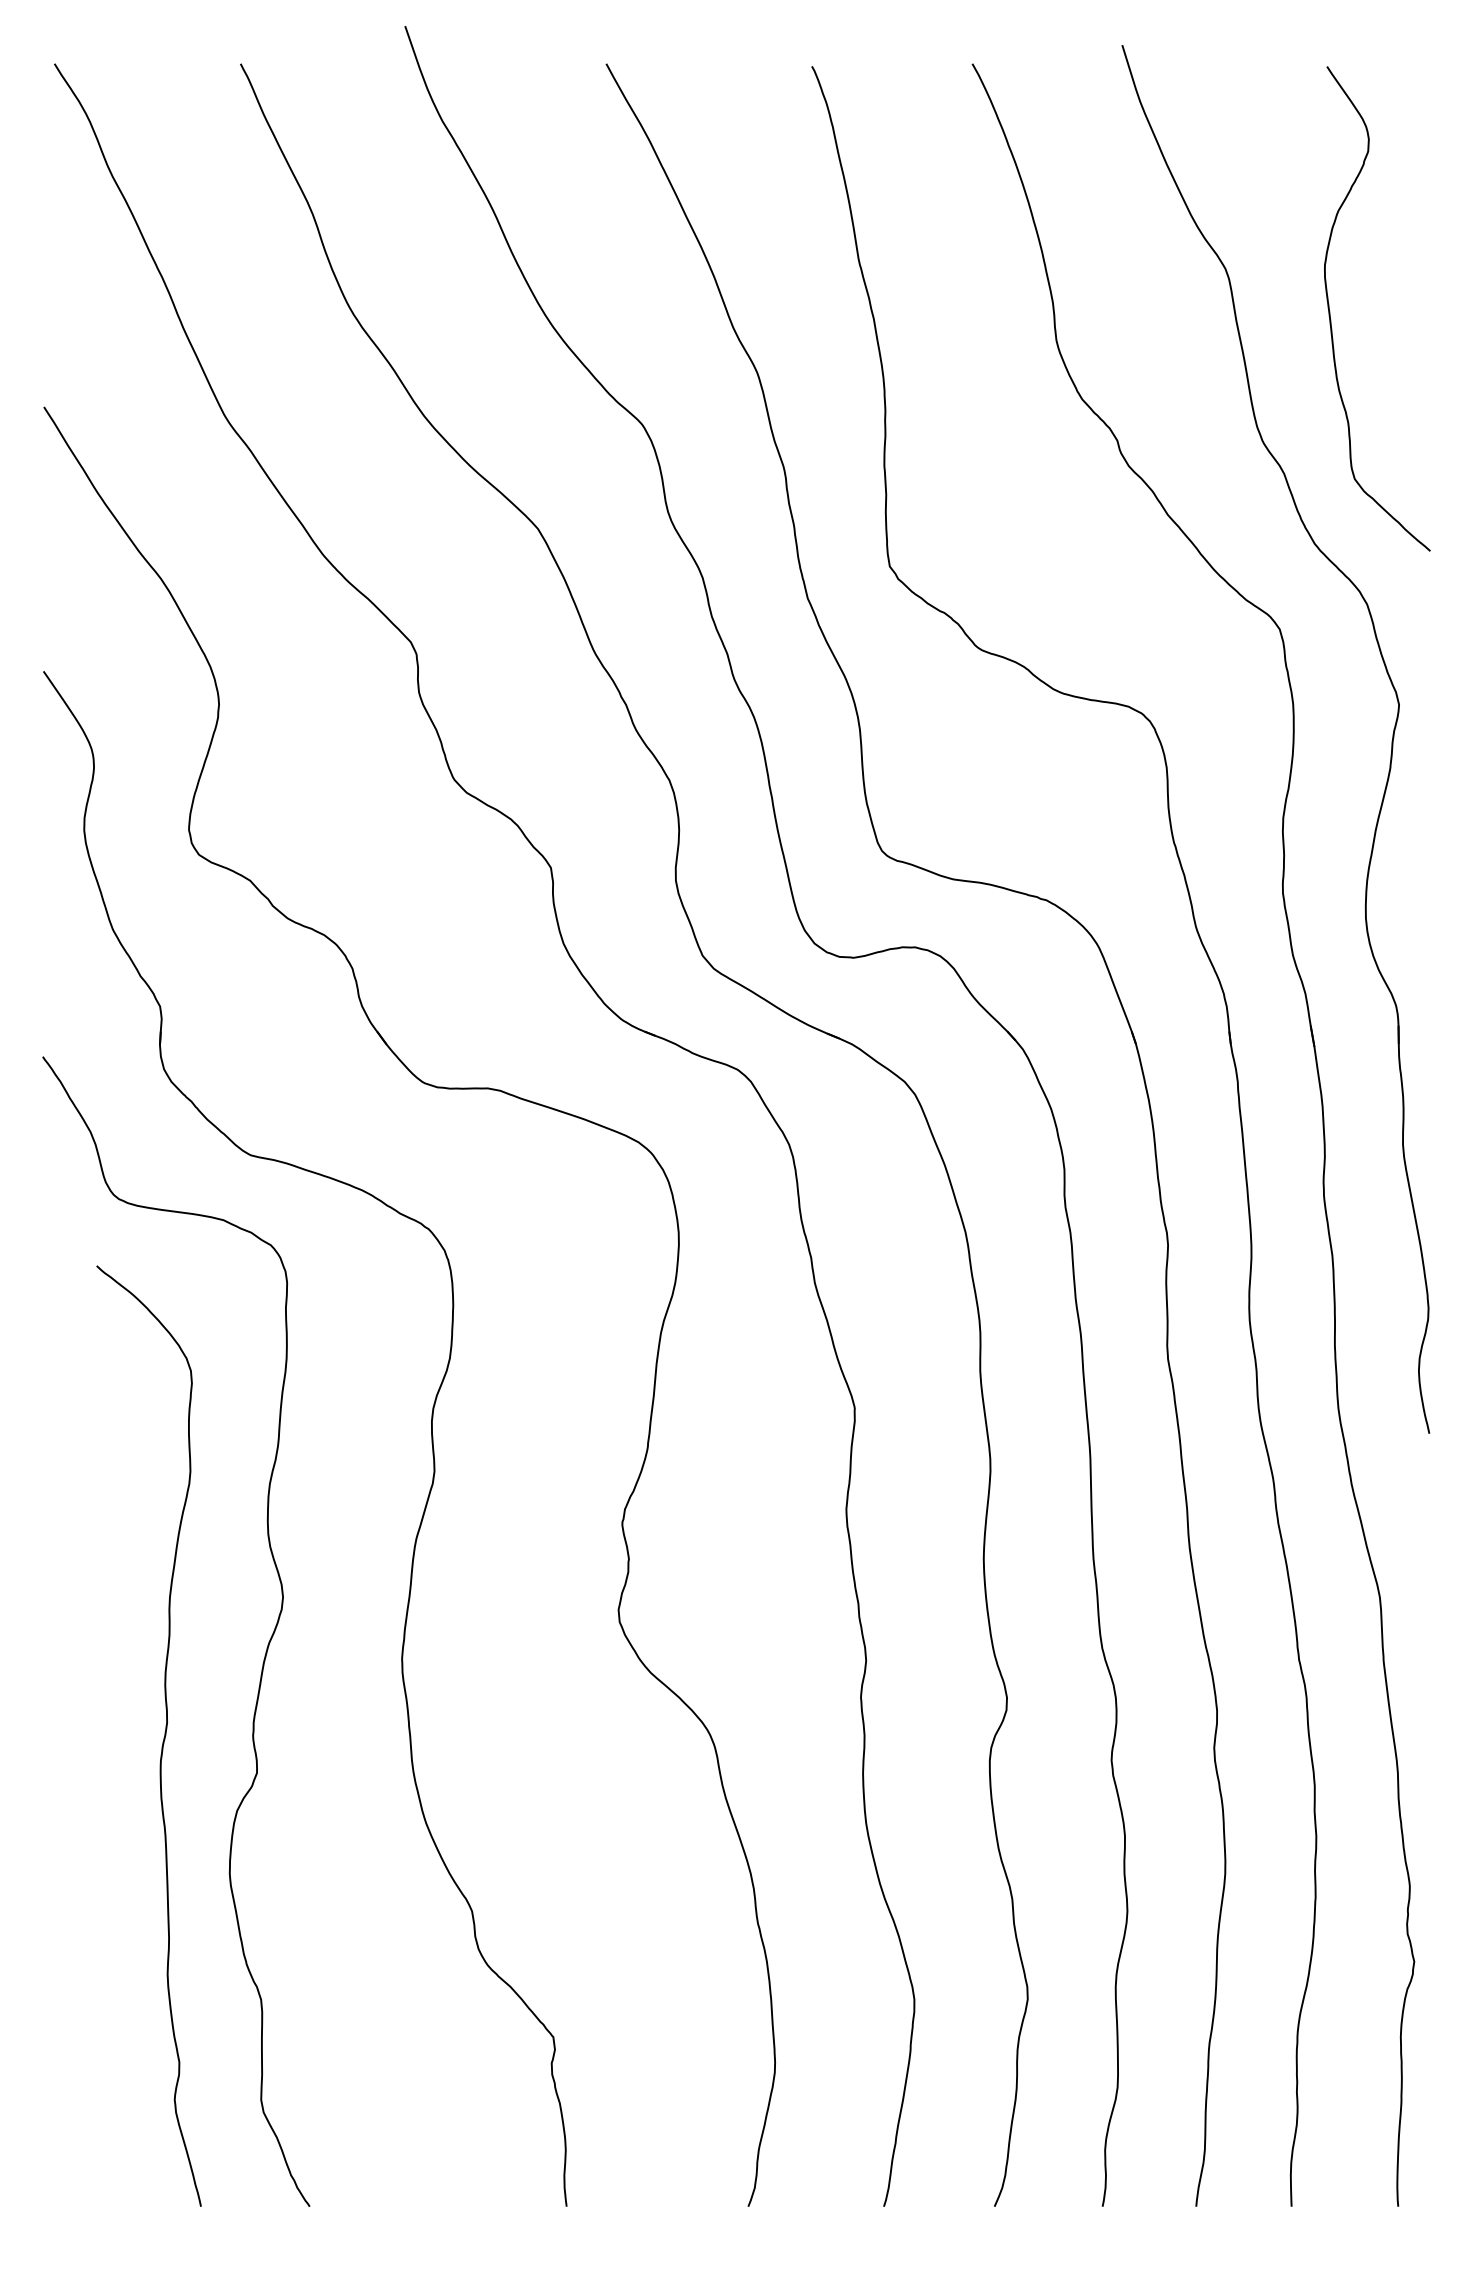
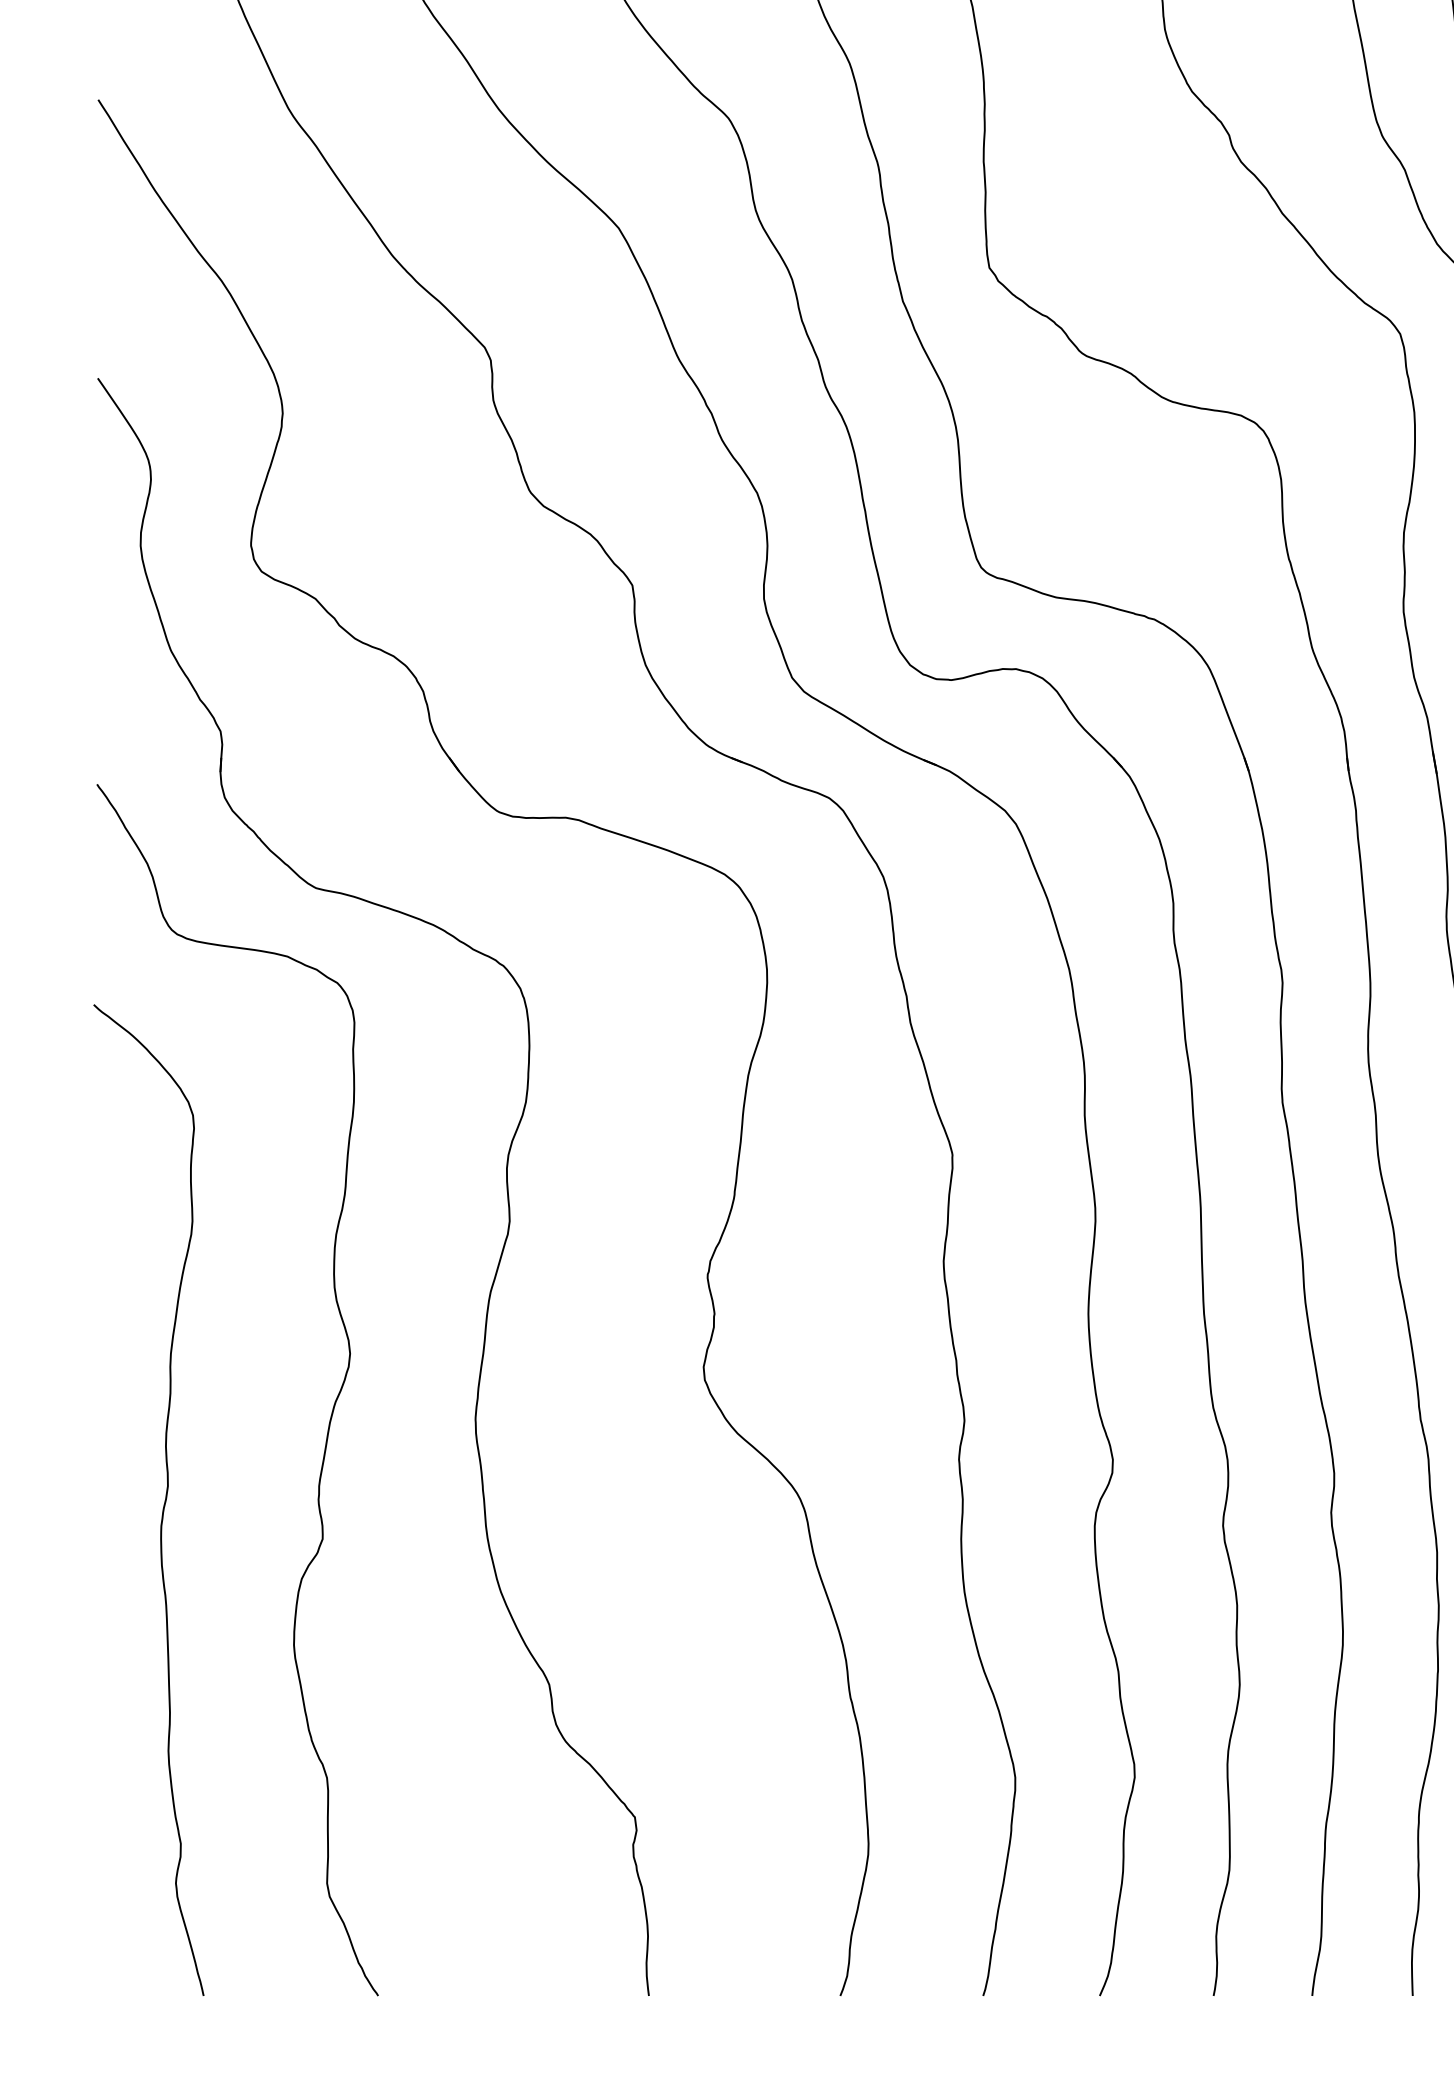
curve: (163, 1737) -> (164, 1501), moved

